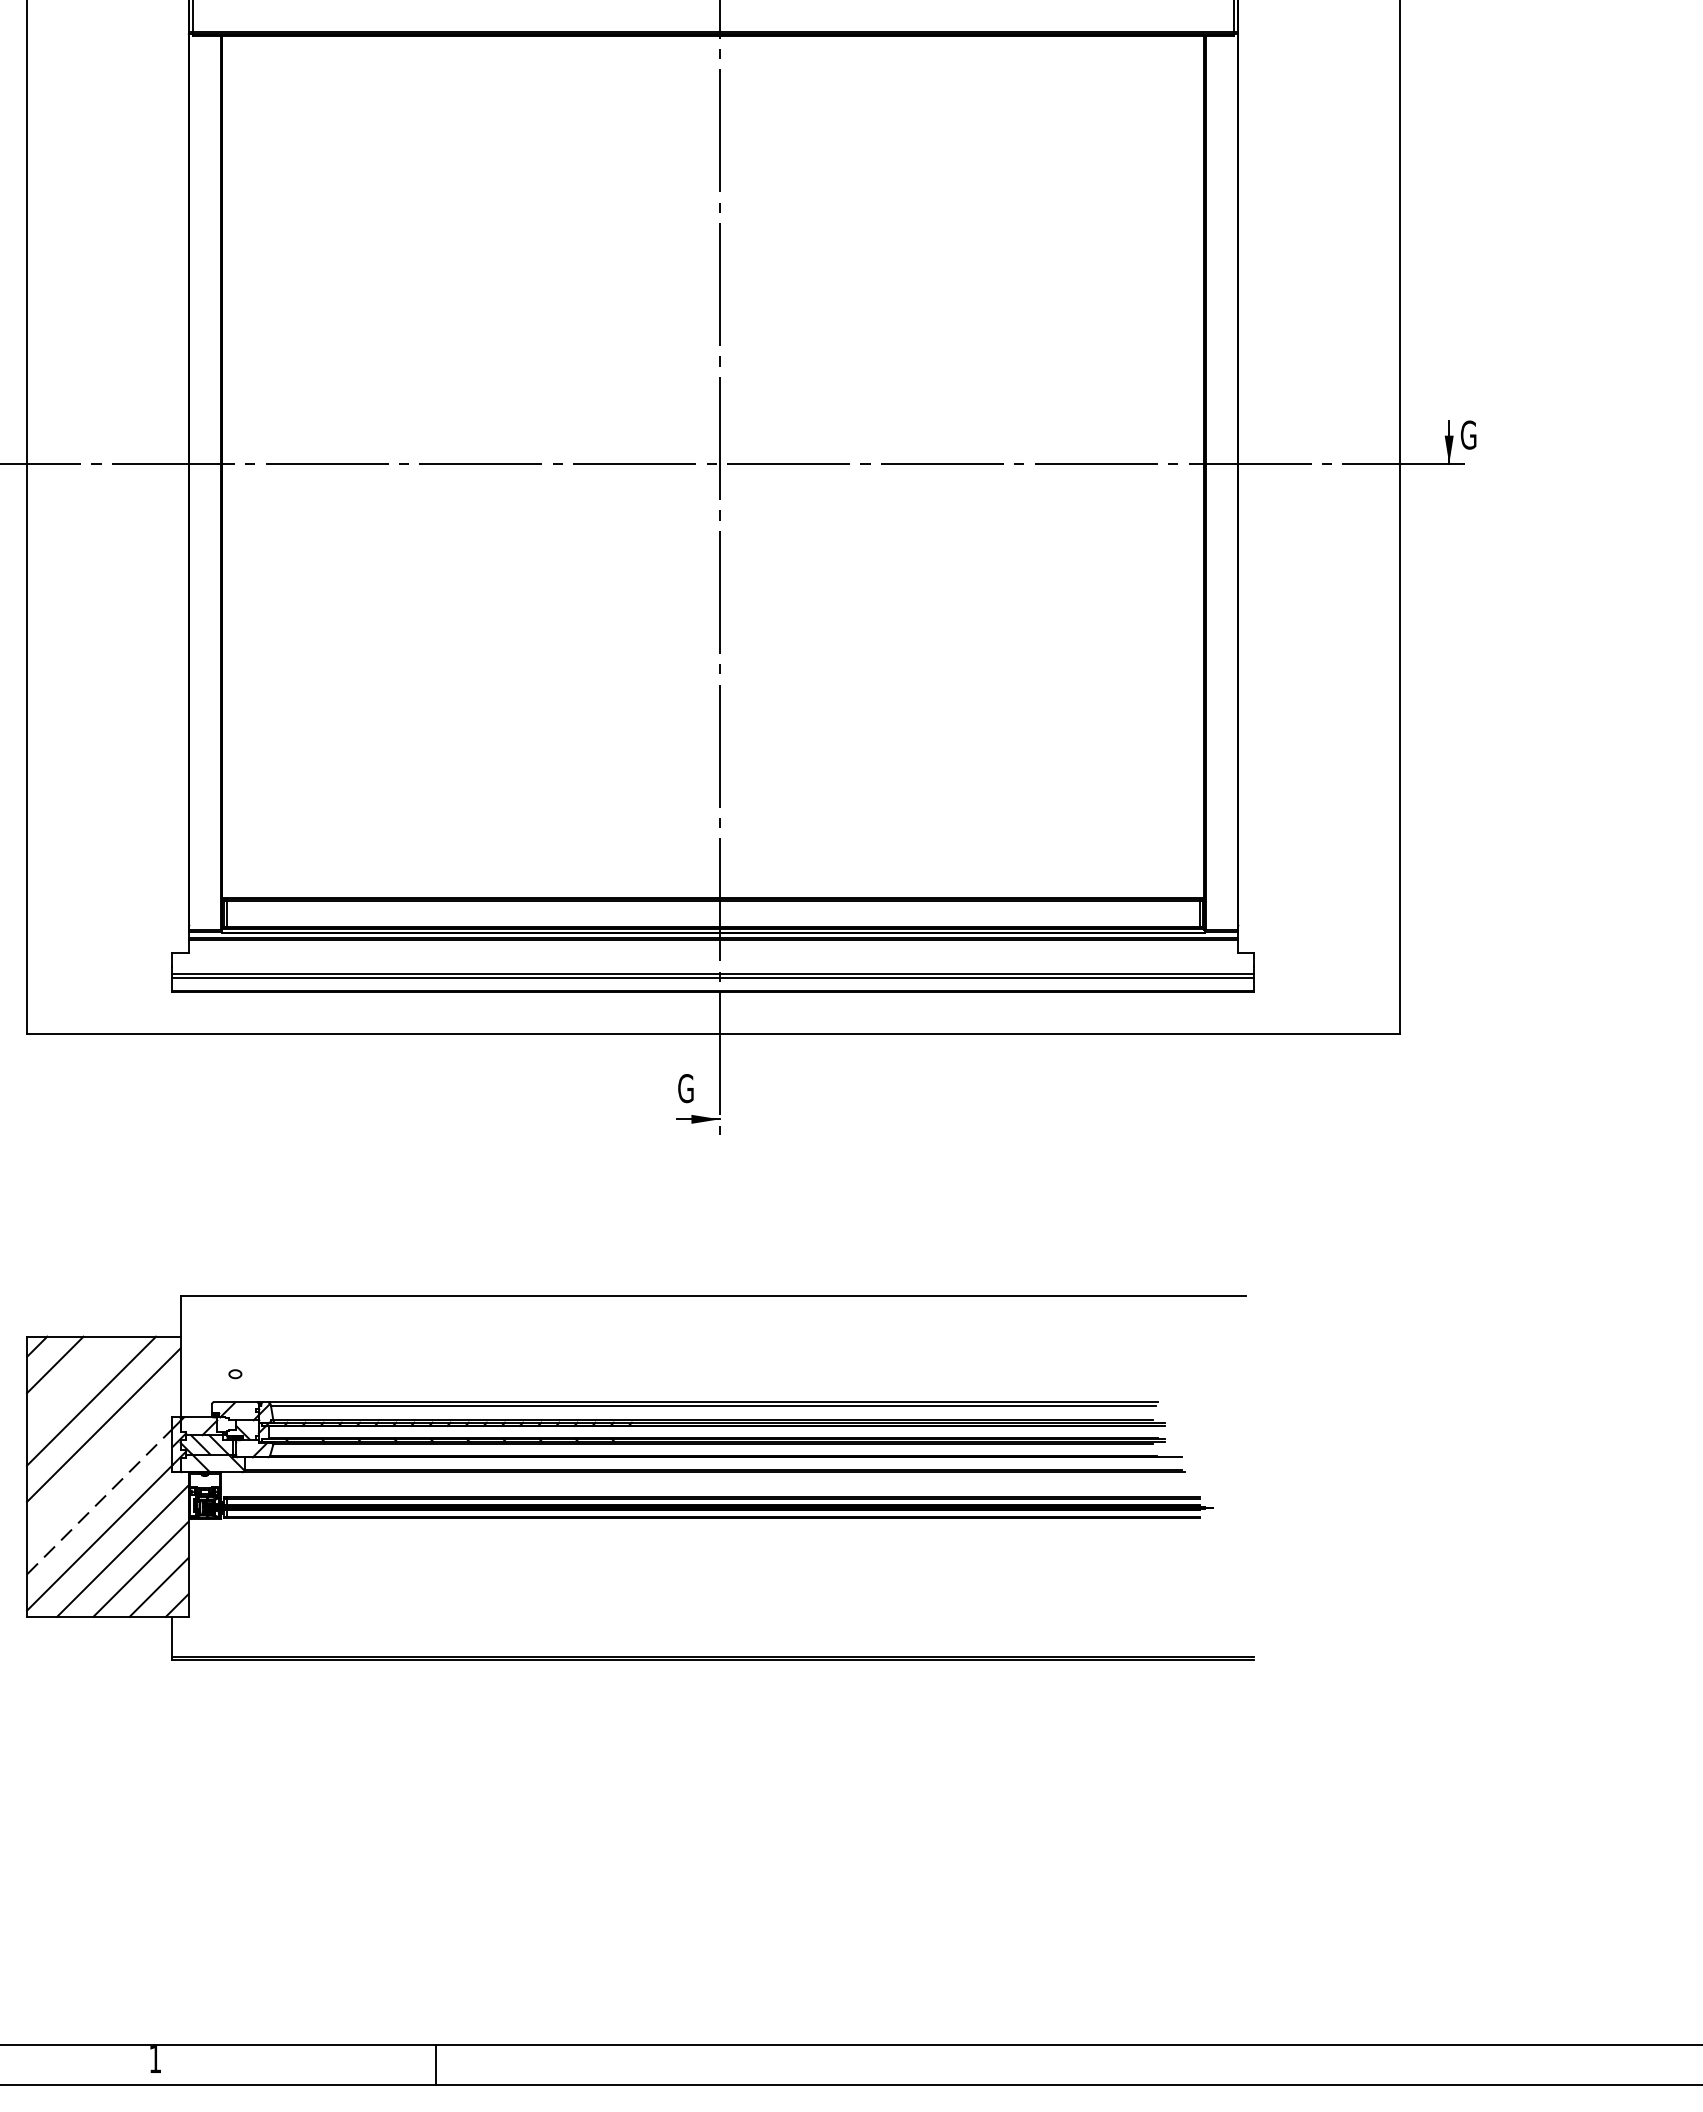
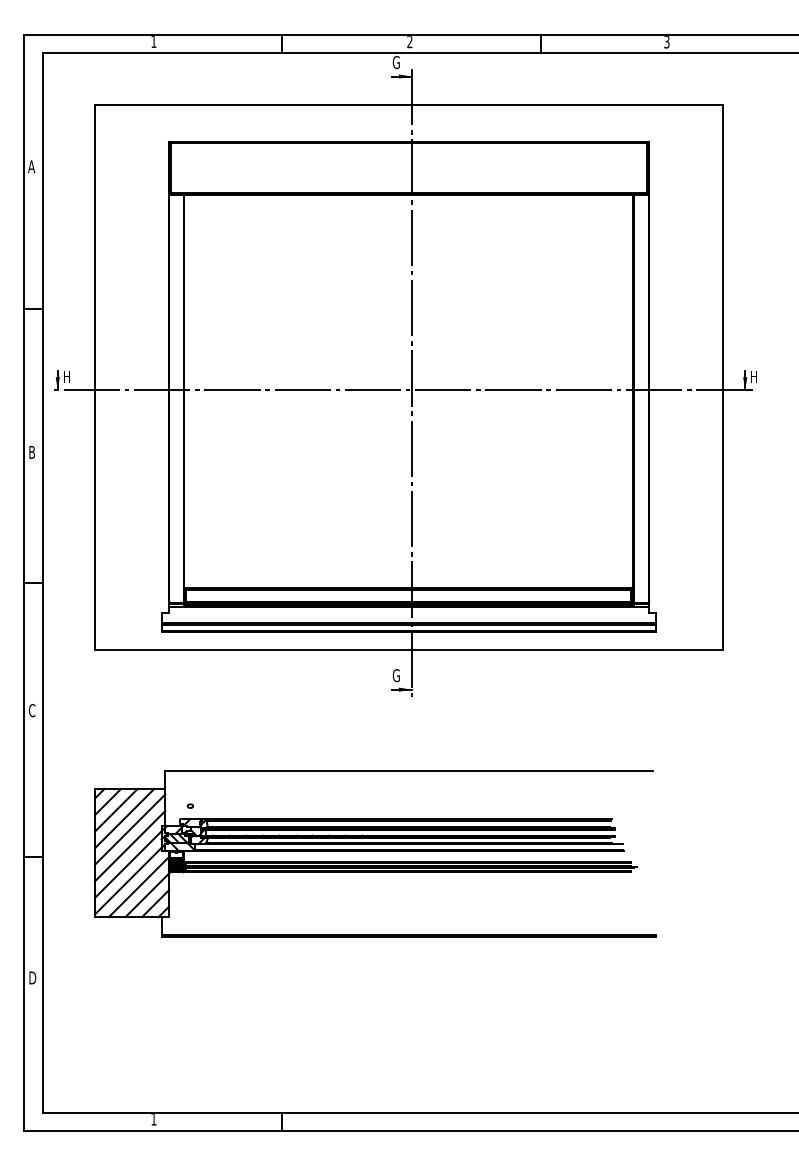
text: (1467, 434) -> (753, 376), G -> H
line: (73, 1383) -> (116, 810), added
line: (104, 1460) -> (130, 845), added
line: (99, 1501) -> (128, 864), dashed -> solid

